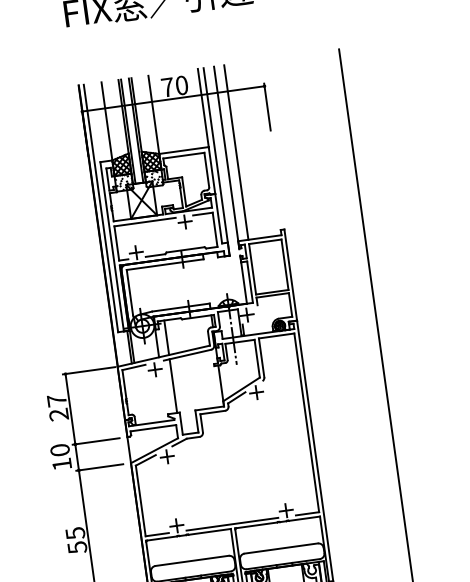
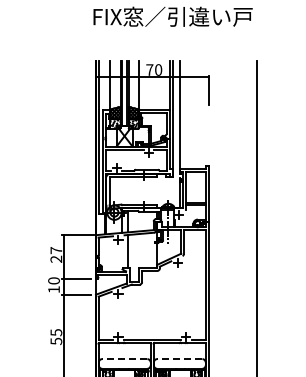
line: (235, 153) -> (185, 115), removed
line: (280, 549) -> (179, 359), solid -> dashed
line: (191, 561) -> (124, 359), solid -> dashed

